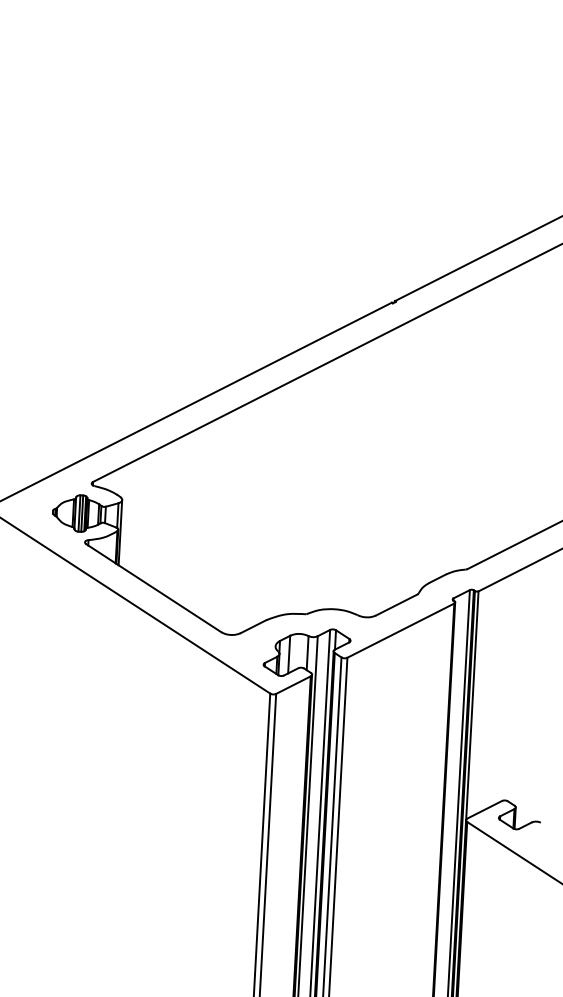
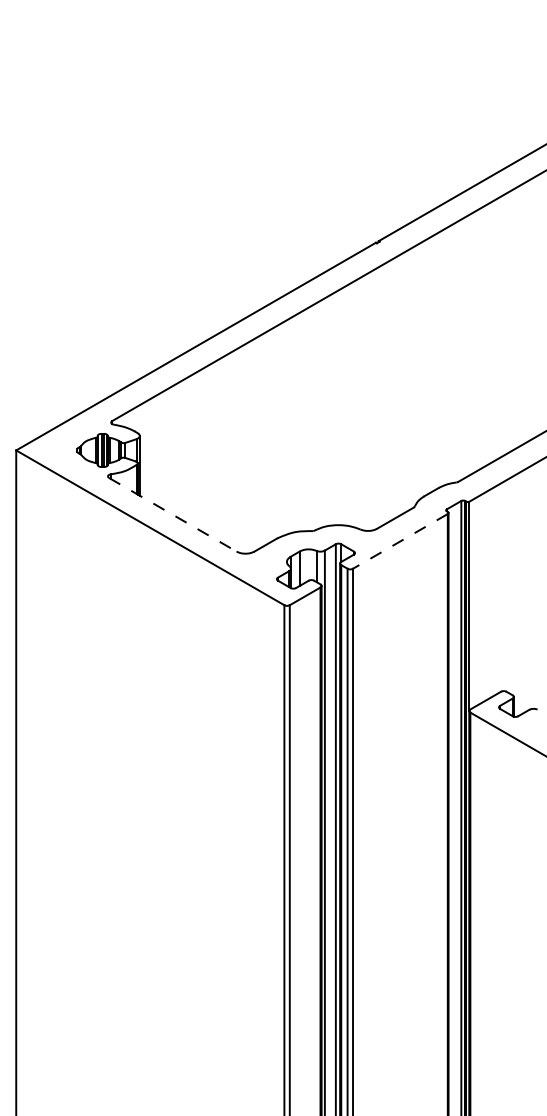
line: (153, 587) -> (172, 514), solid -> dashed
line: (400, 630) -> (400, 541), solid -> dashed

